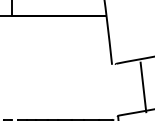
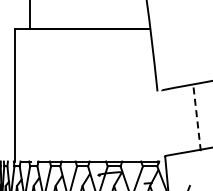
line: (143, 87) -> (197, 120), solid -> dashed

